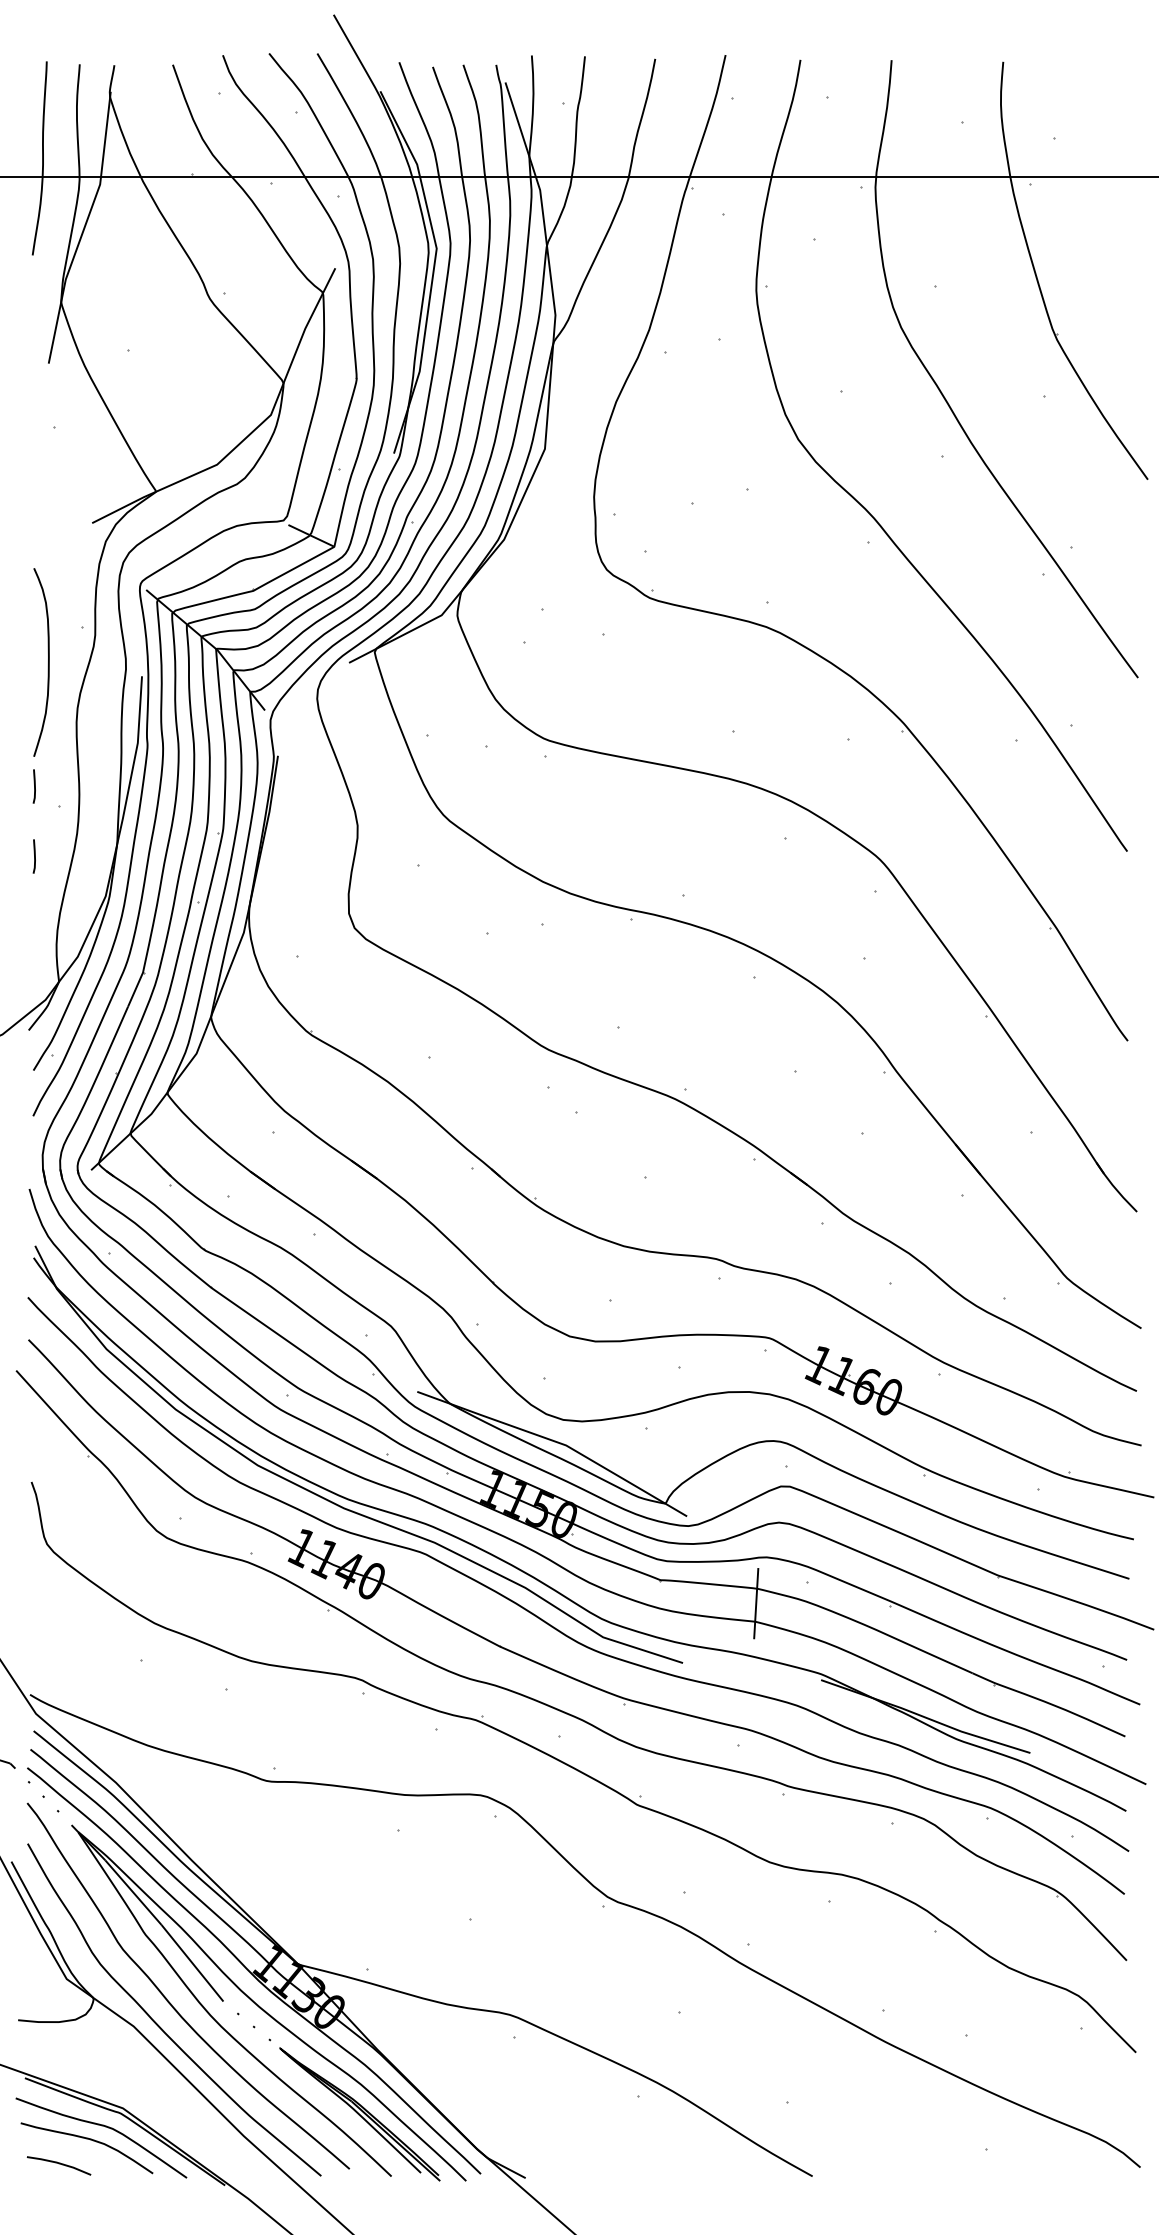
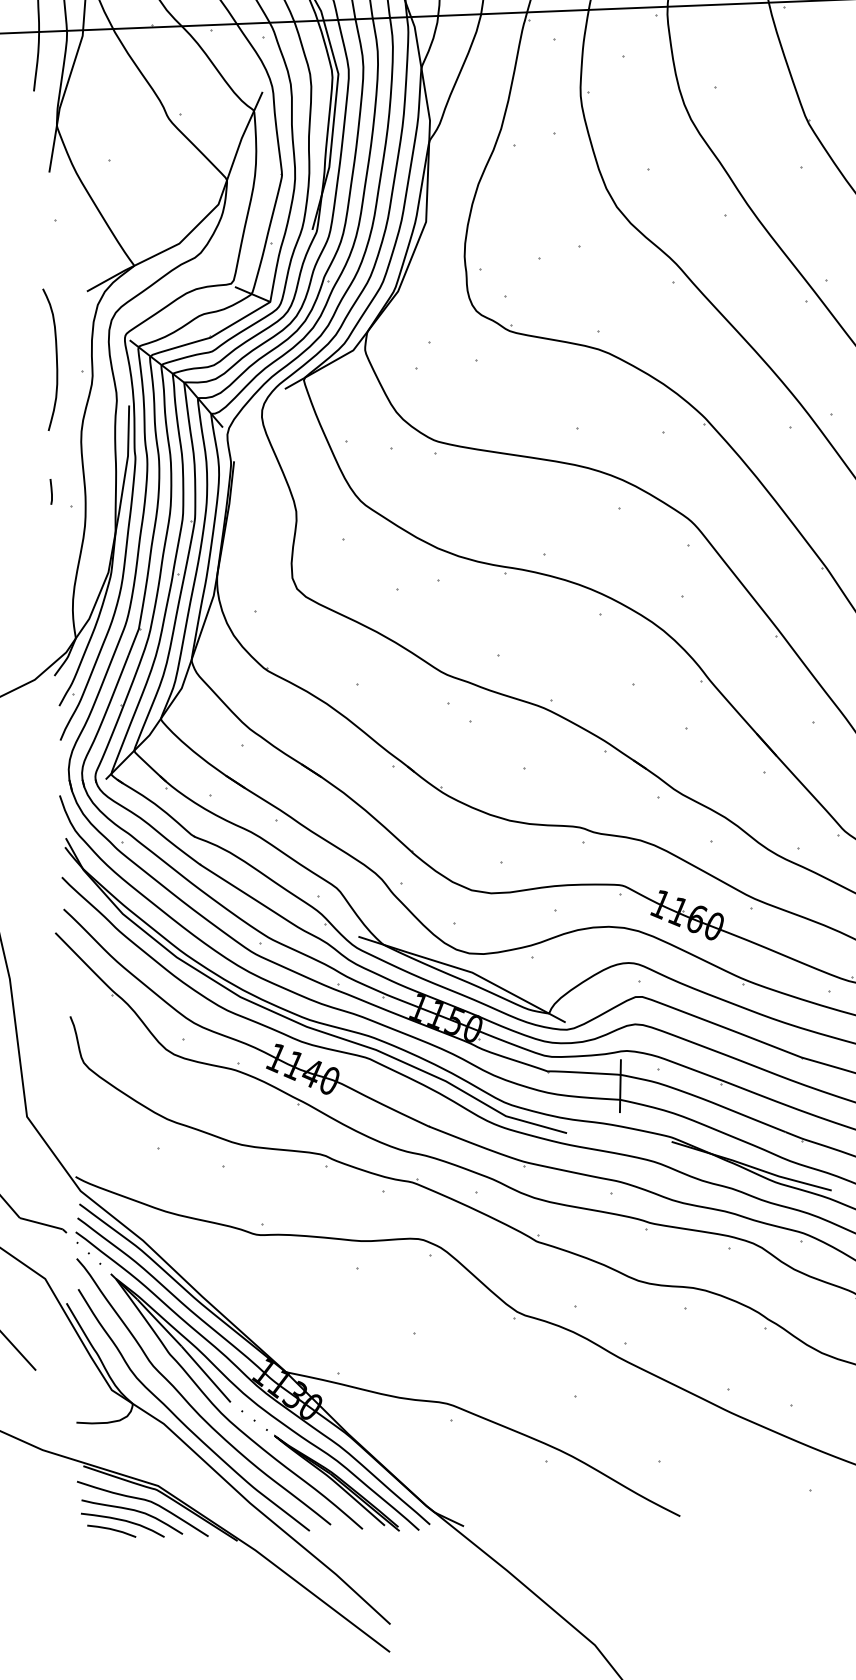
curve: (47, 664) -> (55, 360), moved
line: (34, 856) -> (53, 544), removed
curve: (75, 2153) -> (123, 1521), added

